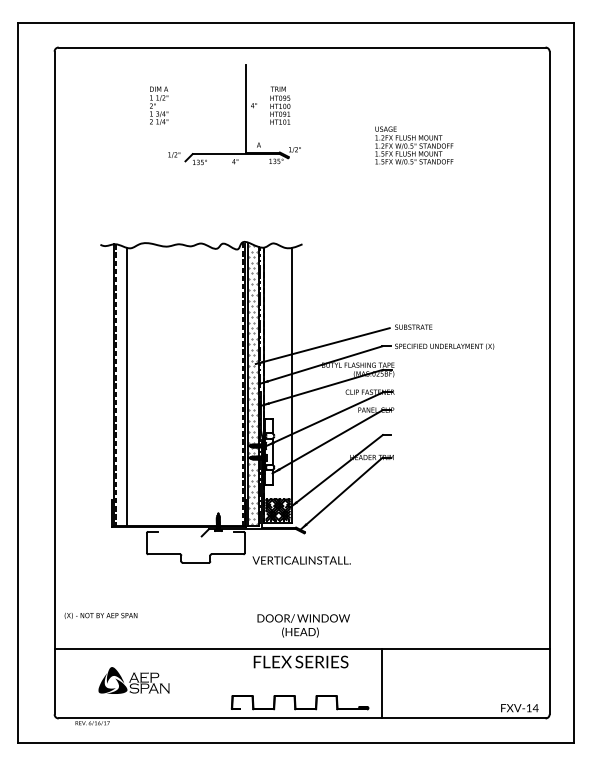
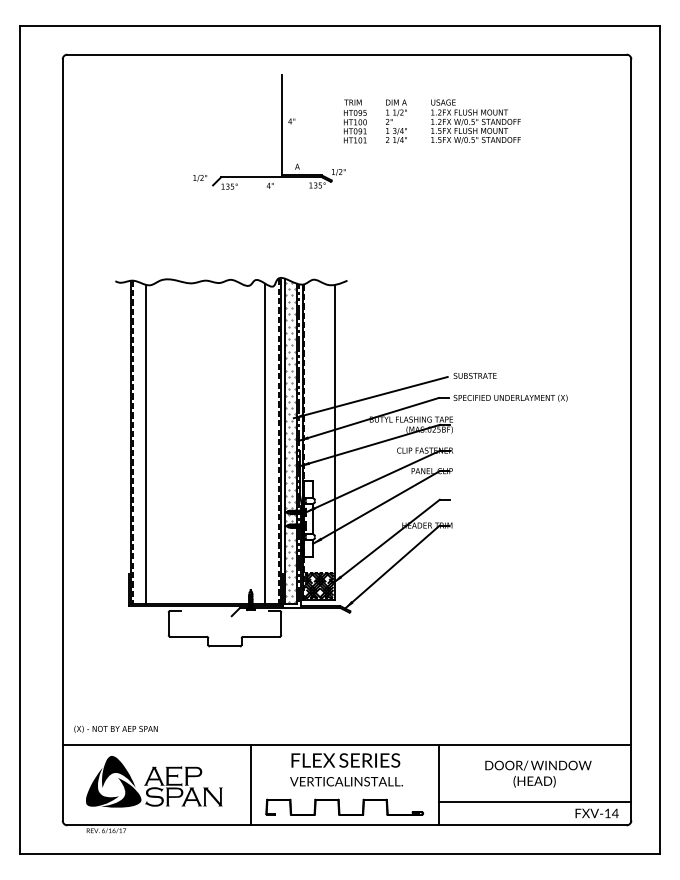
text: (159, 105) -> (396, 121), moved
text: (280, 105) -> (355, 121), moved
text: (414, 145) -> (476, 121), moved
line: (231, 385) -> (265, 442), added
text: (301, 560) -> (346, 781), moved
text: (100, 615) -> (115, 728), moved
text: (303, 625) -> (538, 773), moved
part: (133, 680) -> (153, 781), size x1.67
line: (218, 683) -> (250, 785), added
line: (465, 698) -> (534, 802), added

